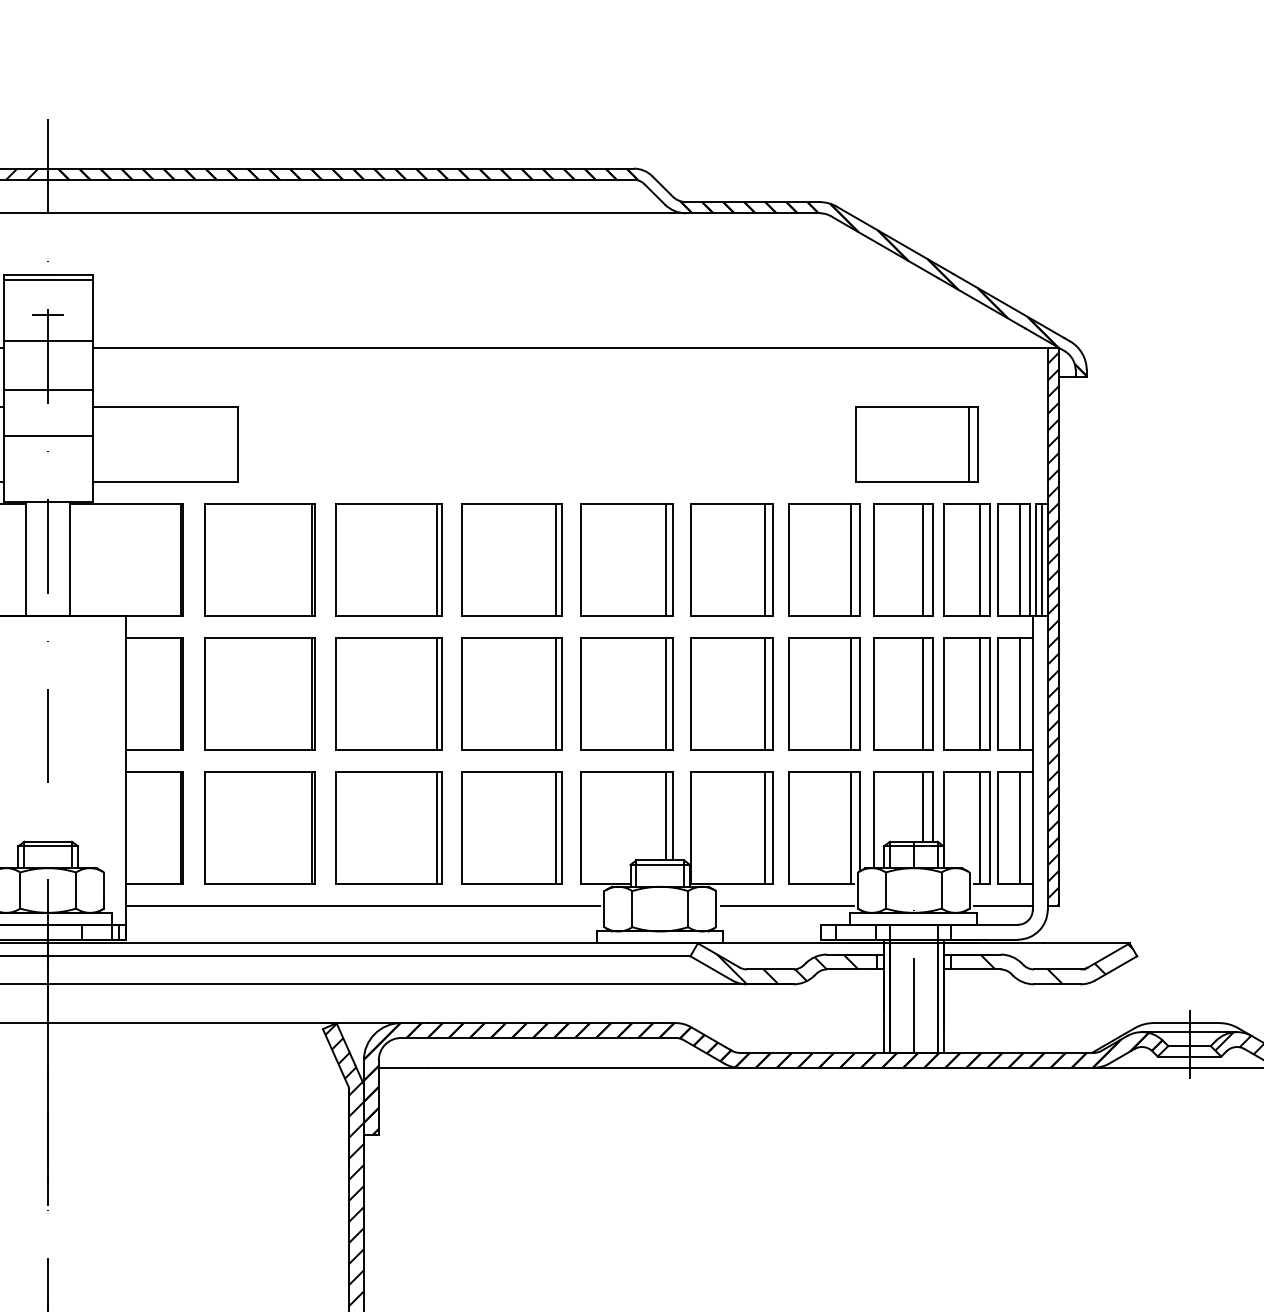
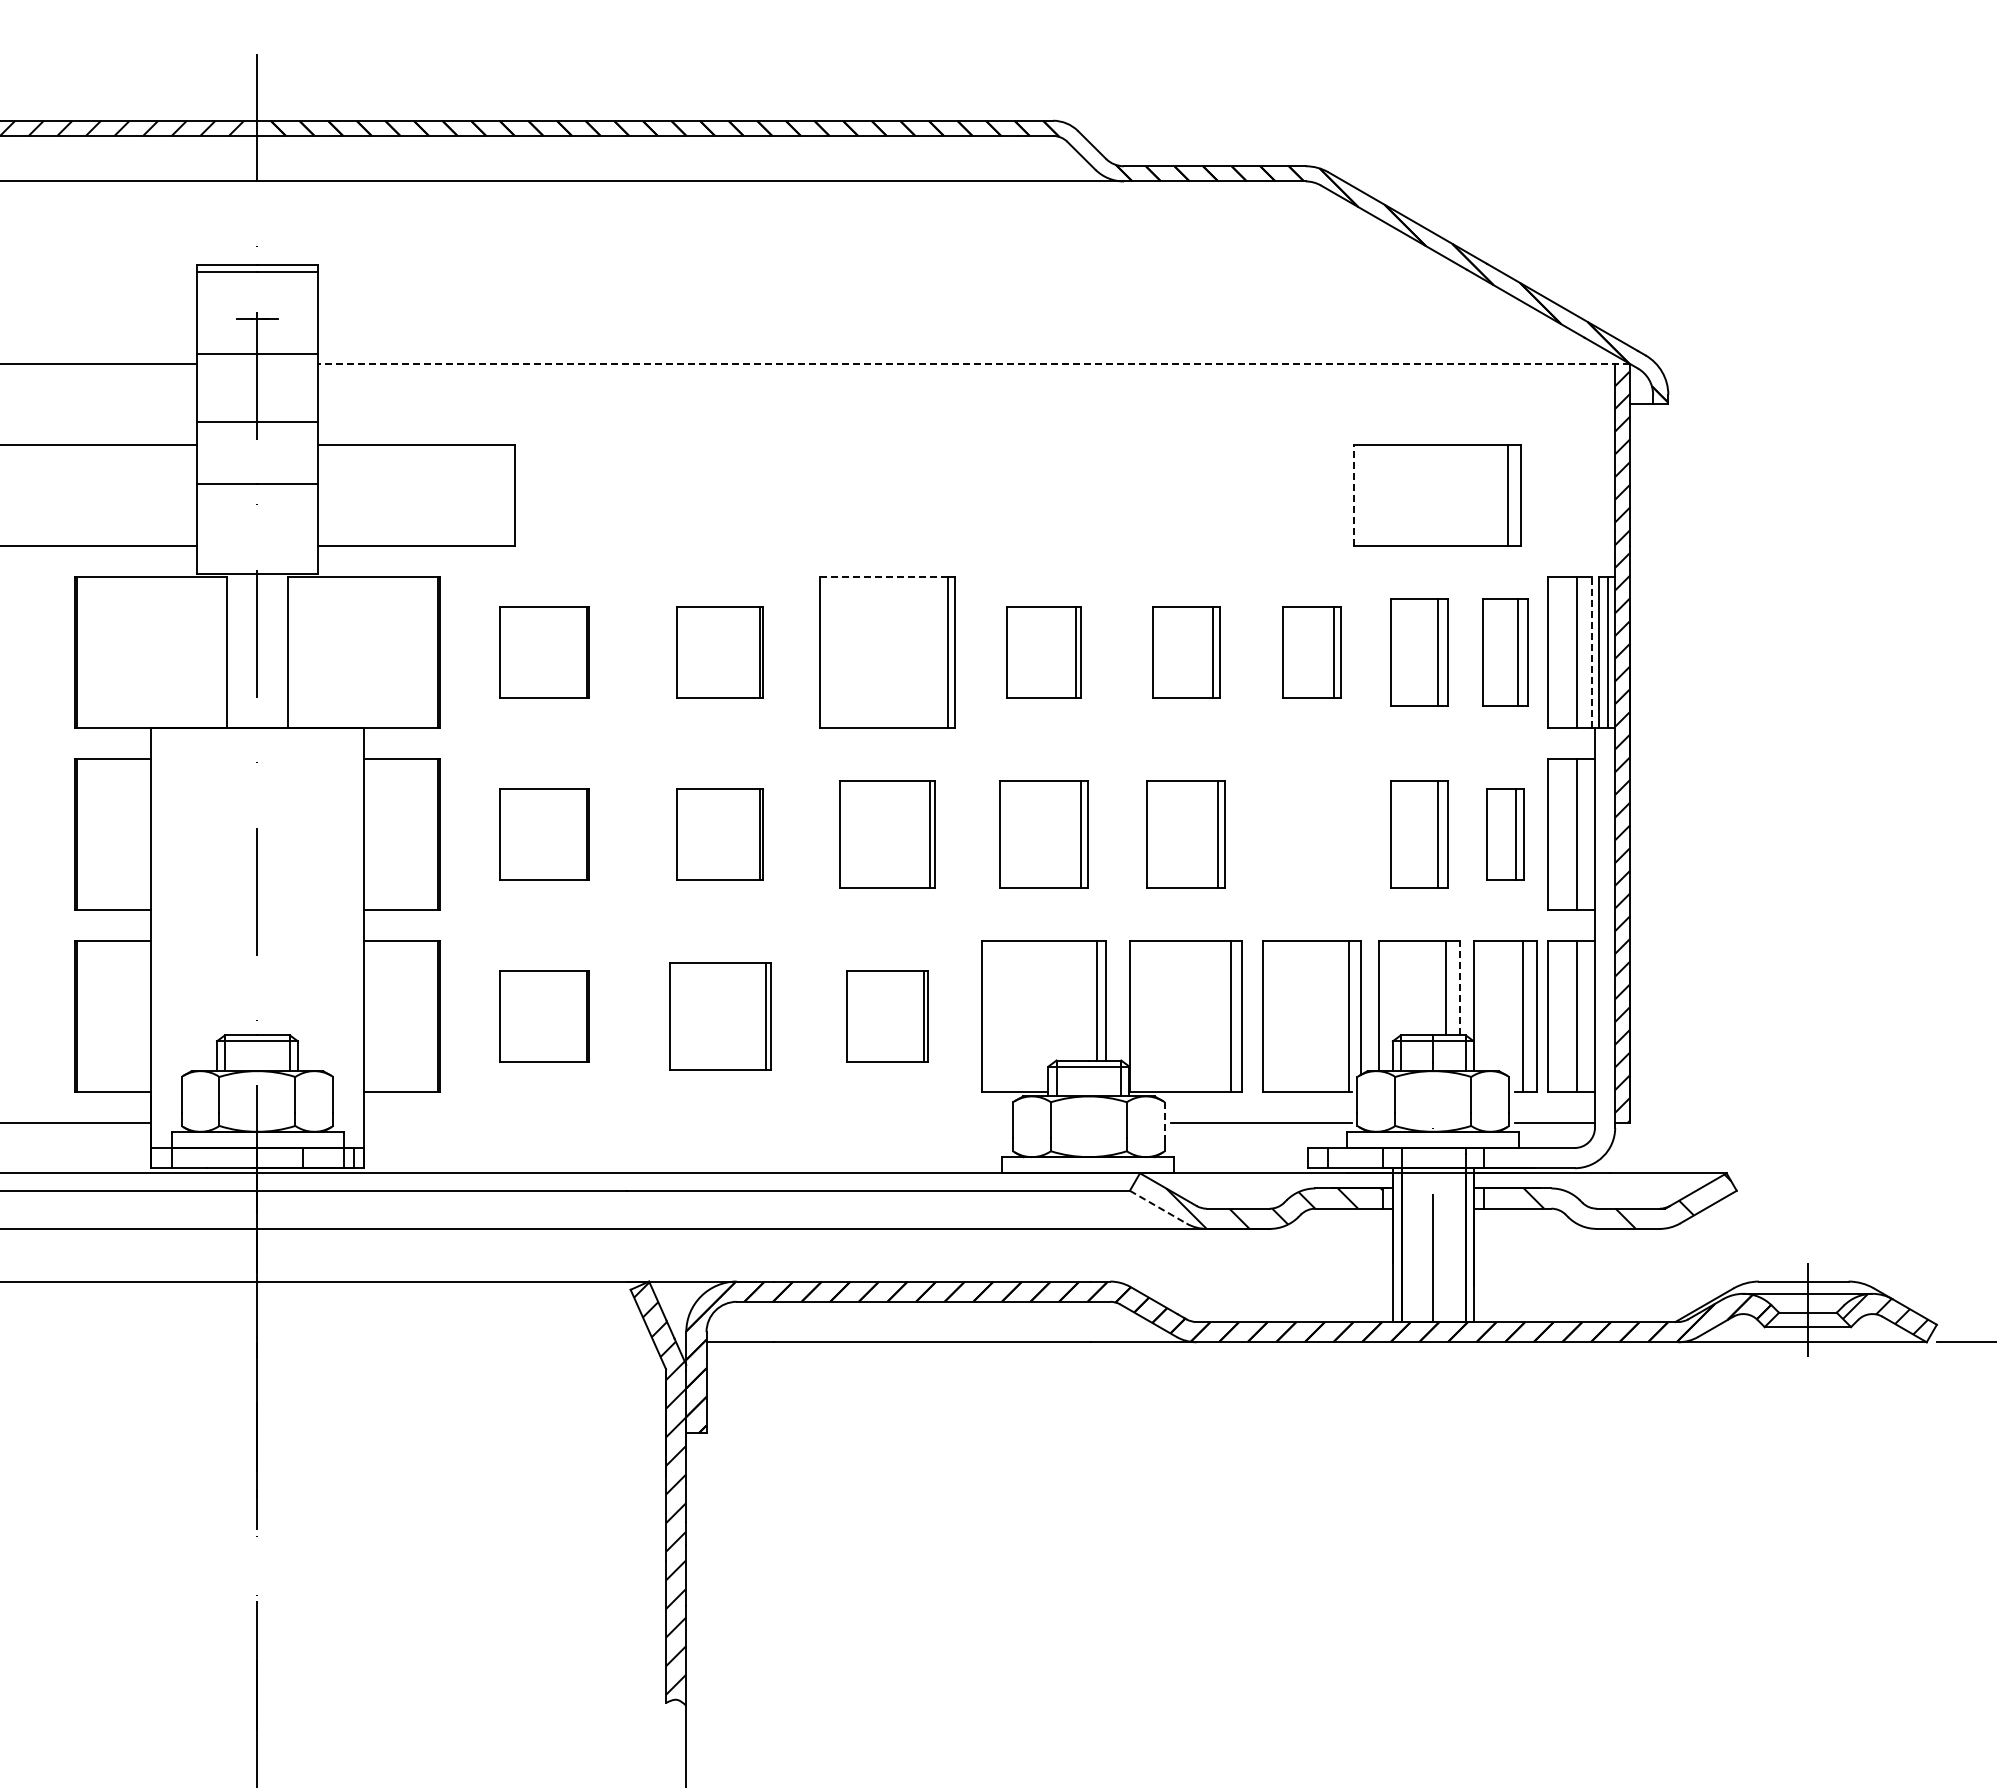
line: (575, 348) -> (973, 364), solid -> dashed
line: (855, 444) -> (1354, 495), solid -> dashed
line: (509, 504) -> (883, 576), solid -> dashed
part: (259, 560) -> (544, 652), size x0.6
part: (389, 560) -> (720, 652), size x0.6
part: (626, 560) -> (1043, 652), size x0.6
part: (731, 560) -> (1185, 652), size x0.6
part: (824, 560) -> (1311, 652), size x0.6
part: (903, 560) -> (1419, 652), size x0.7
part: (966, 560) -> (1505, 652), size x0.7
line: (1030, 560) -> (1591, 652), solid -> dashed
part: (259, 694) -> (544, 834), size x0.6
part: (389, 694) -> (720, 834), size x0.6
part: (512, 694) -> (887, 834), size x0.7
part: (626, 694) -> (1043, 834), size x0.7
part: (731, 694) -> (1185, 834), size x0.7
part: (824, 694) -> (1311, 834), removed
part: (903, 694) -> (1419, 834), size x0.7
part: (966, 694) -> (1505, 834), size x0.6
line: (933, 806) -> (1459, 987), solid -> dashed
part: (259, 827) -> (544, 1016), size x0.6
part: (389, 827) -> (720, 1016), size x0.7
part: (512, 827) -> (887, 1016), size x0.6
line: (715, 904) -> (1164, 1120), solid -> dashed
line: (363, 906) -> (685, 1122), removed
line: (711, 968) -> (1158, 1207), solid -> dashed

